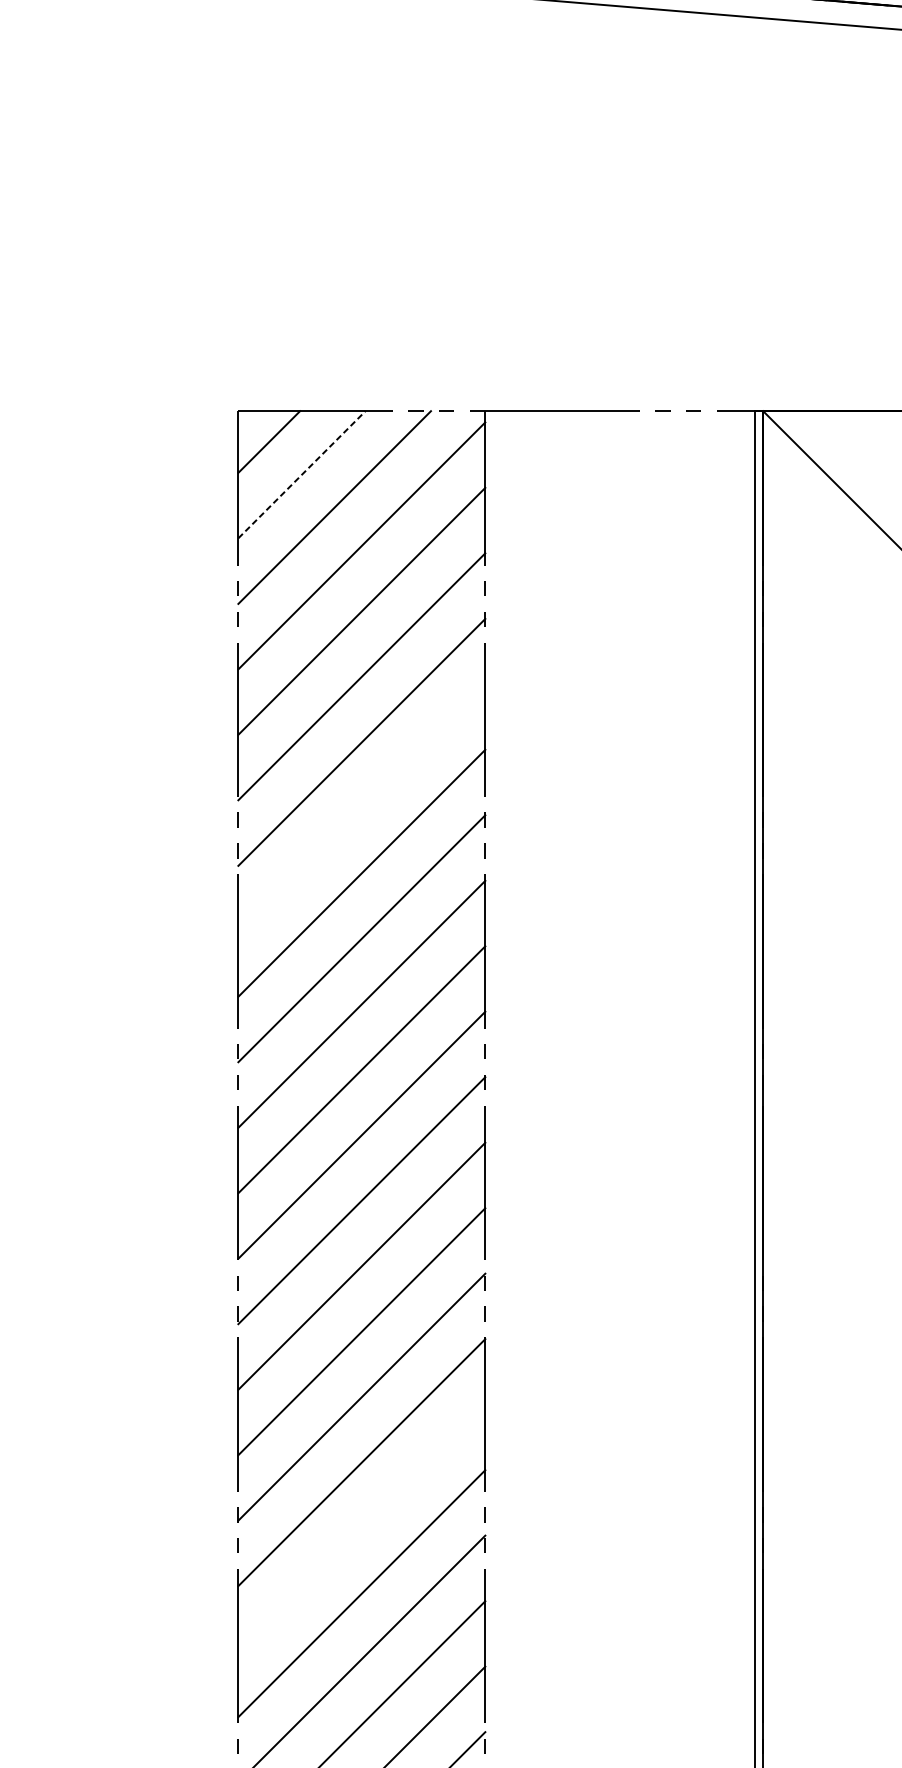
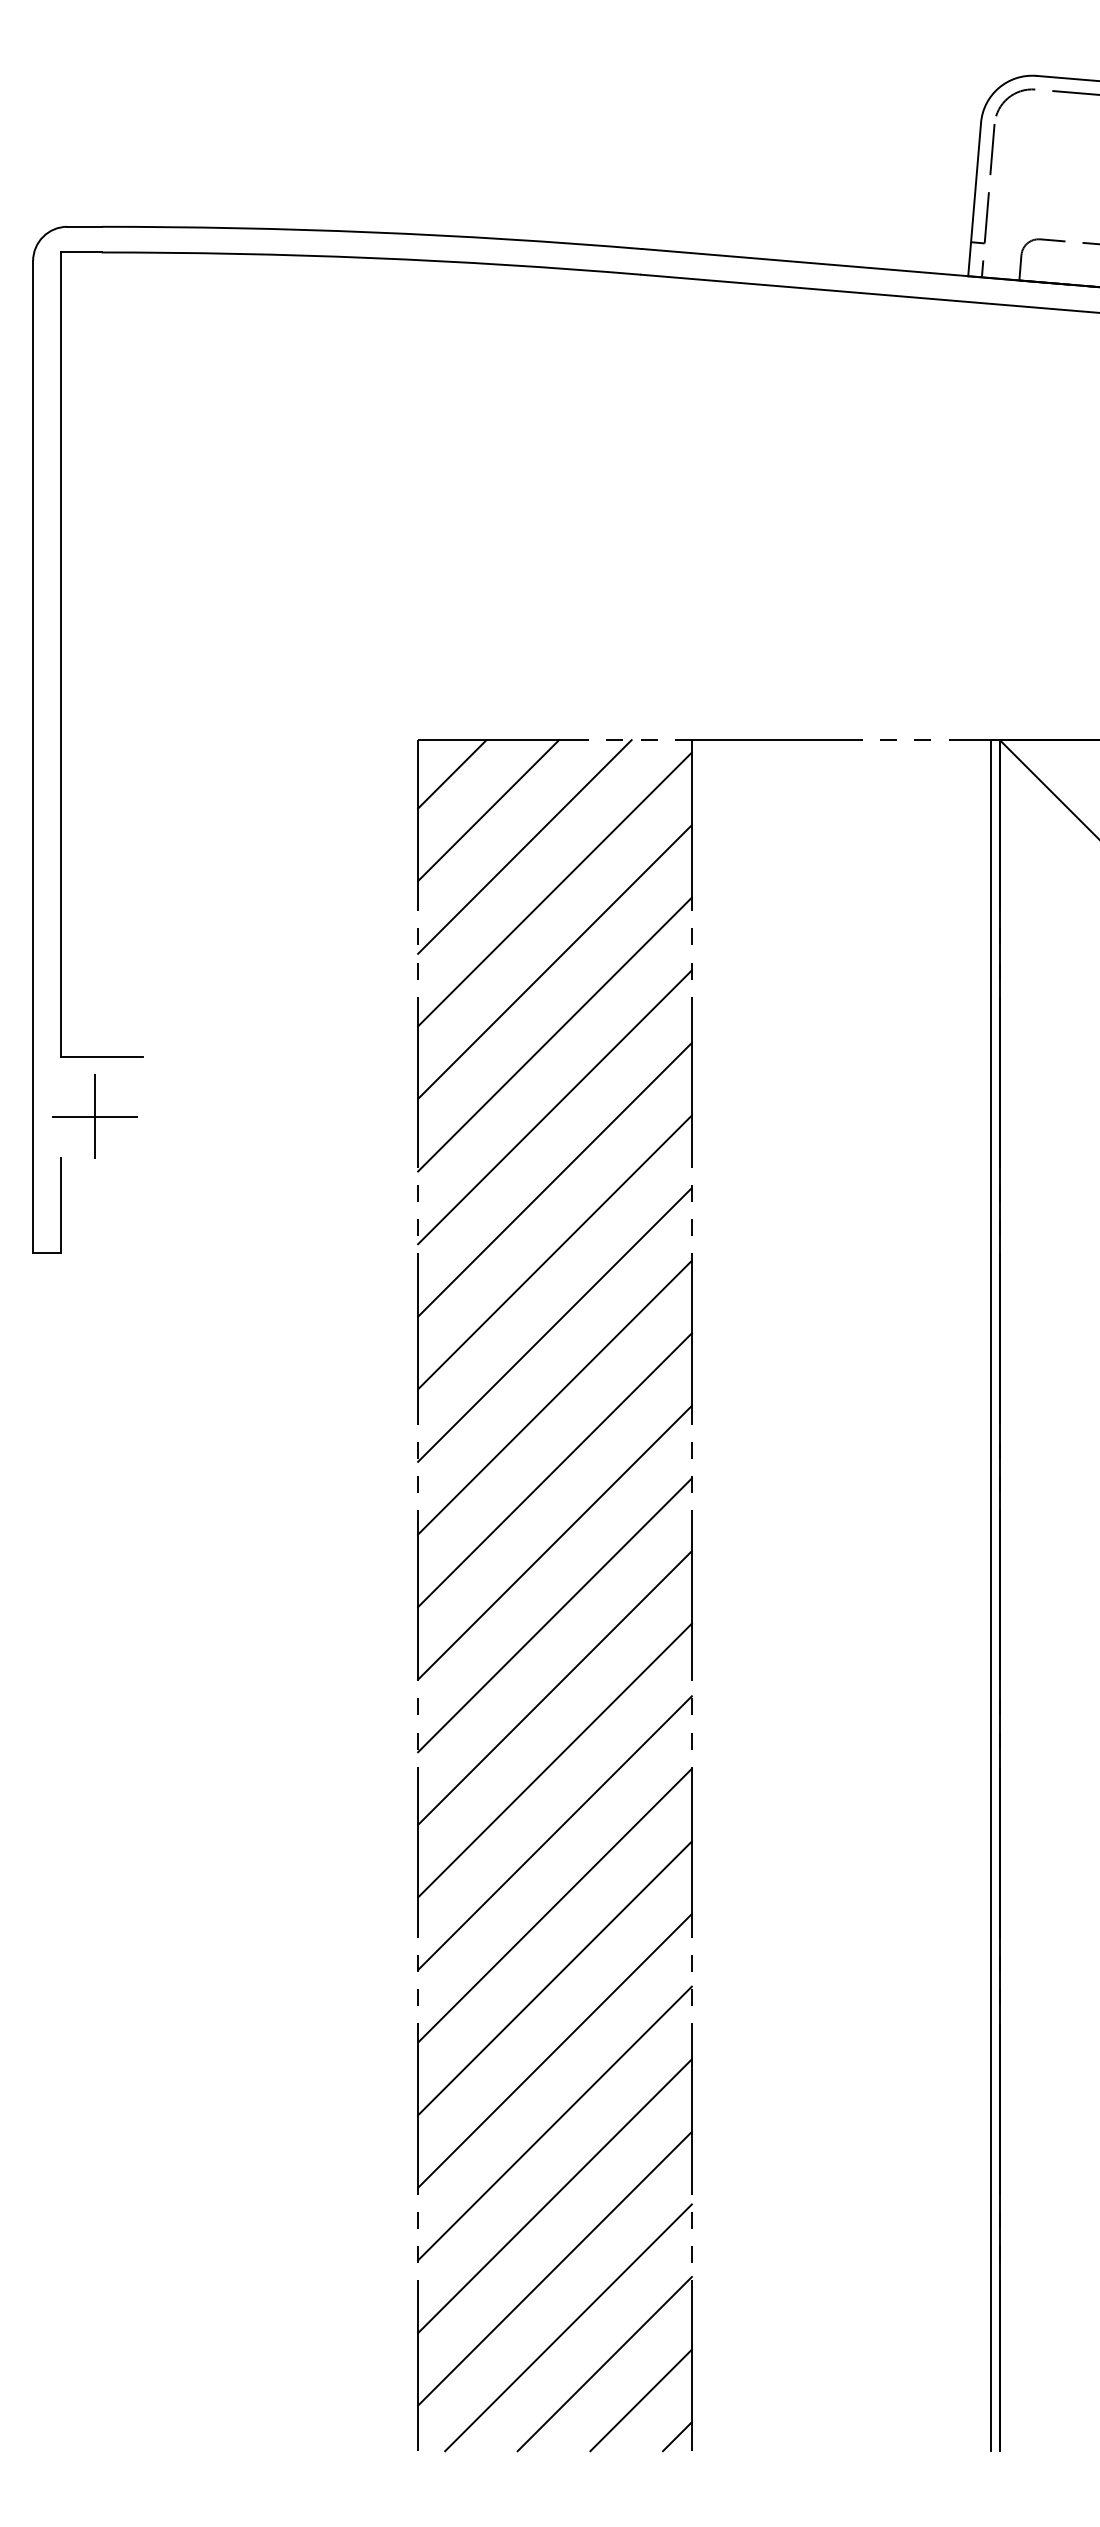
line: (301, 474) -> (488, 810), dashed -> solid
line: (361, 807) -> (554, 1179), added
line: (361, 1528) -> (554, 1978), added

